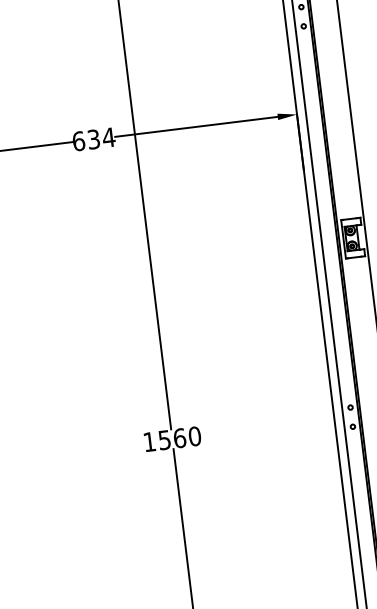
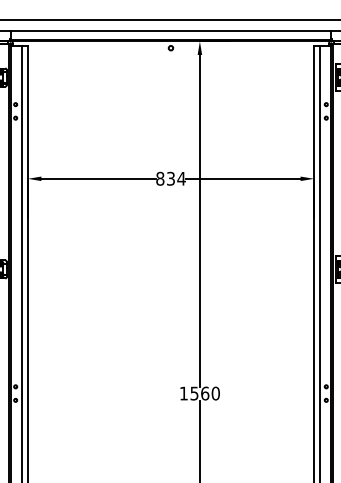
text: (78, 140) -> (160, 178), 634 -> 834

